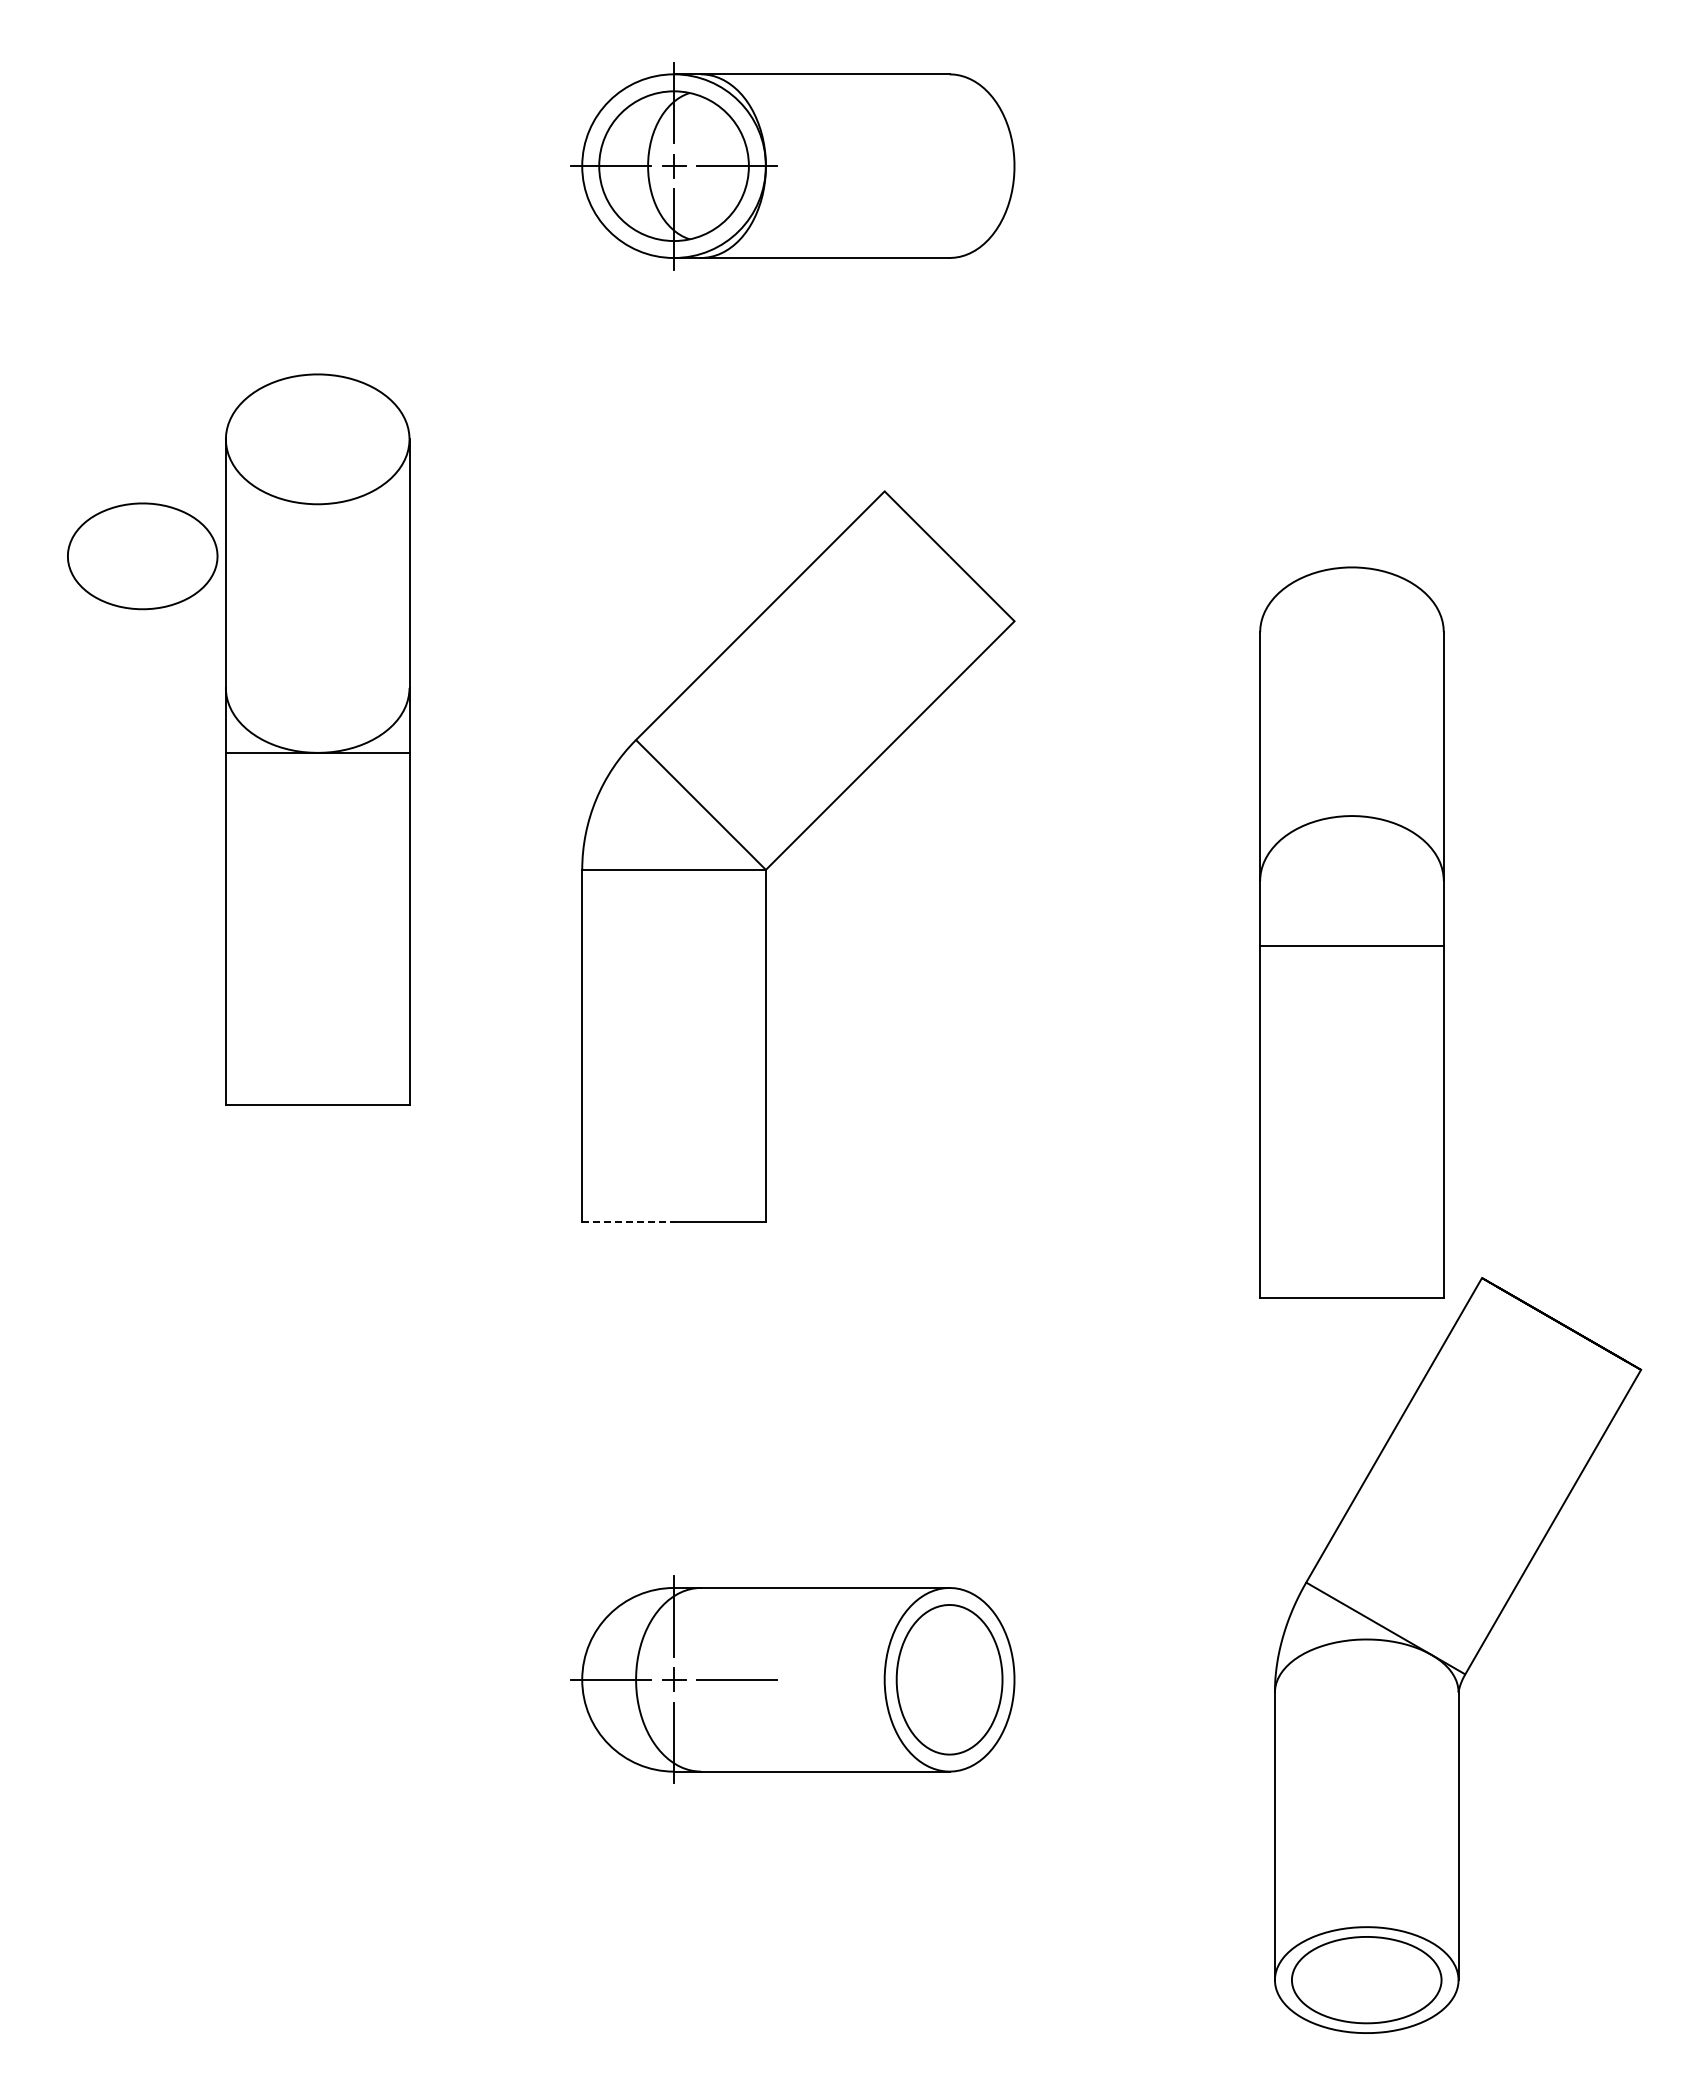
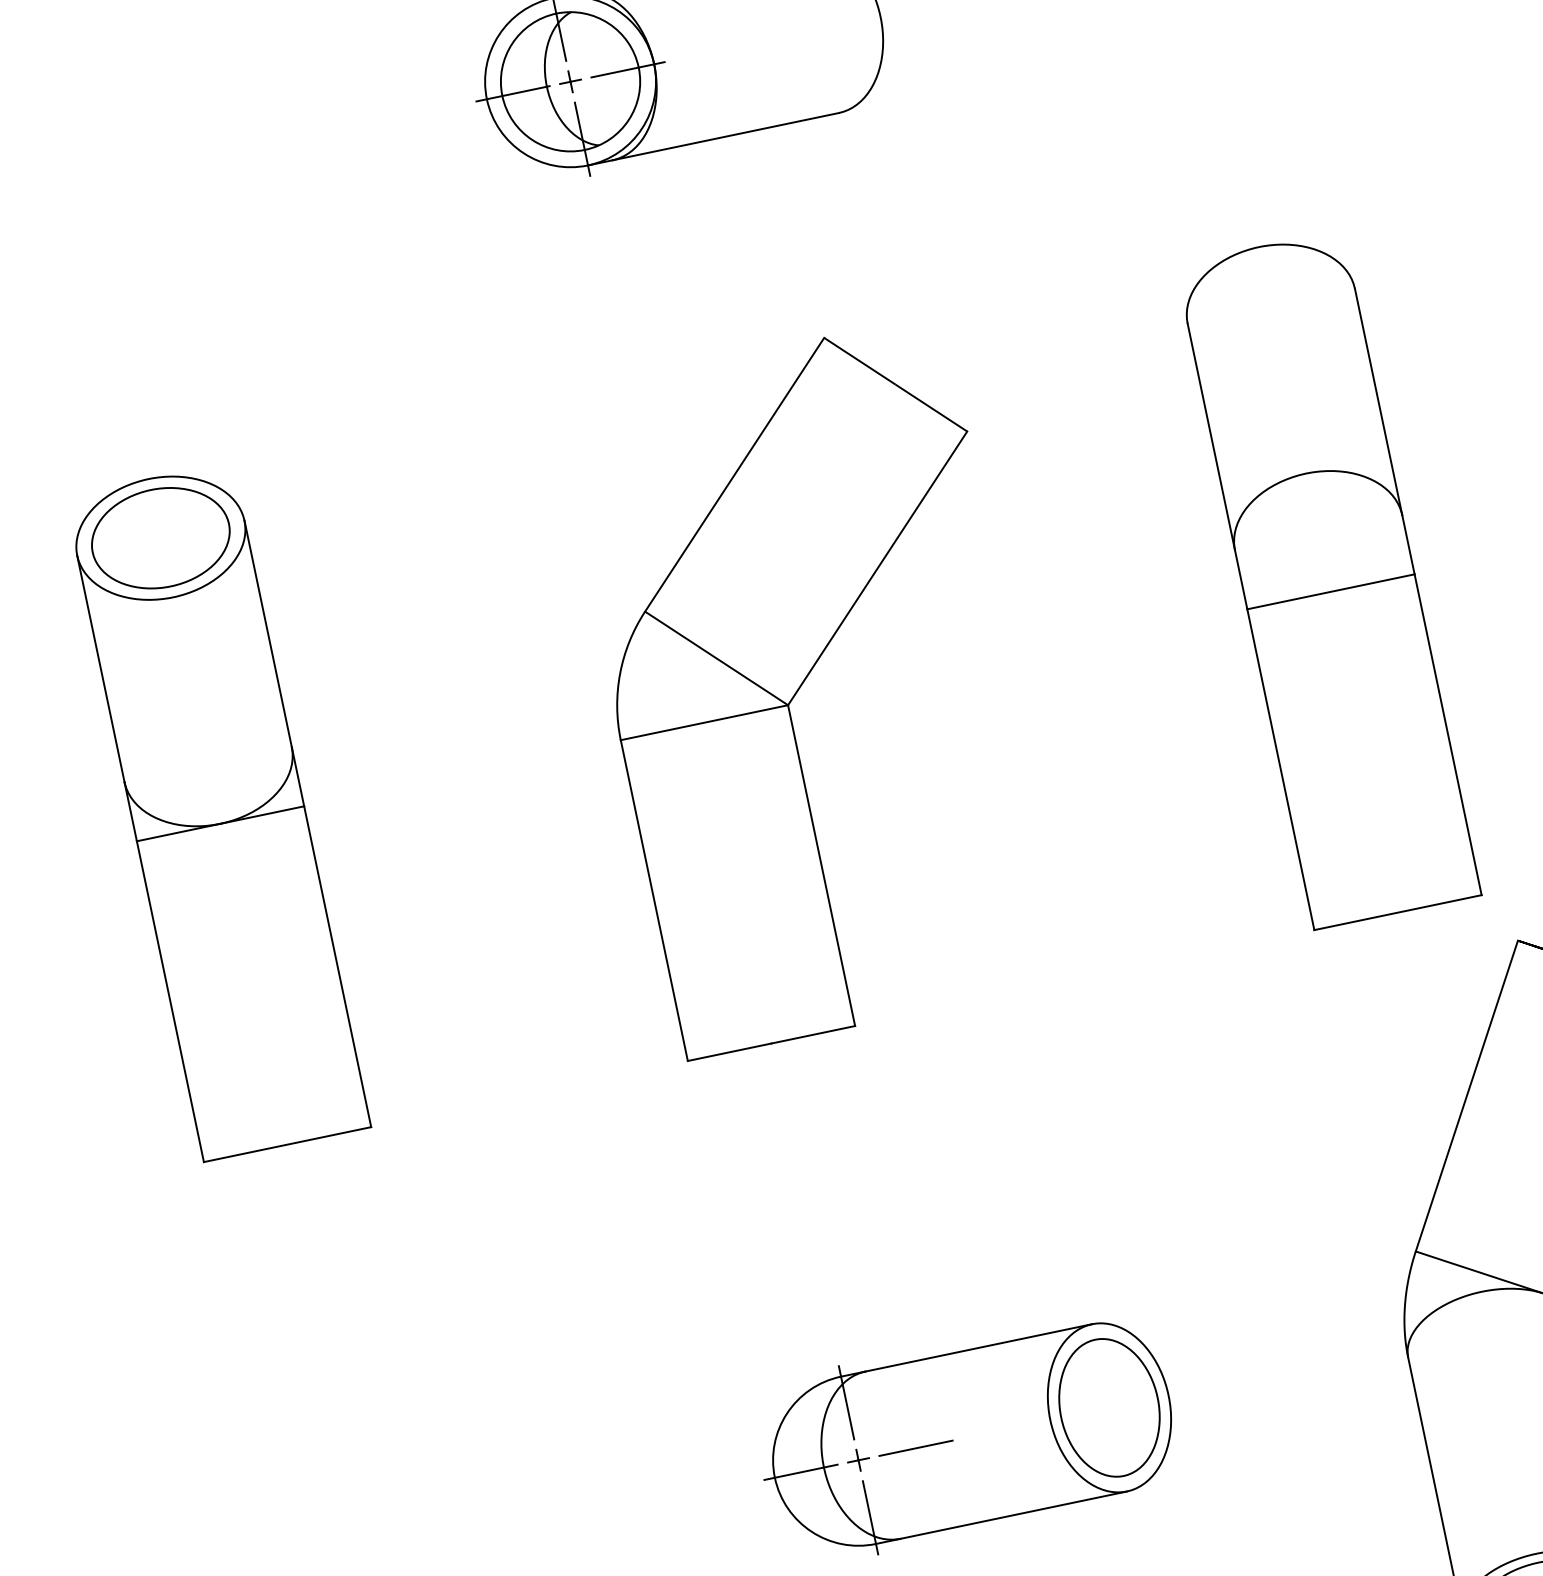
part: (317, 739) -> (217, 811), moved
part: (1351, 932) -> (1327, 579), moved
line: (628, 1222) -> (730, 1052), dashed -> solid

